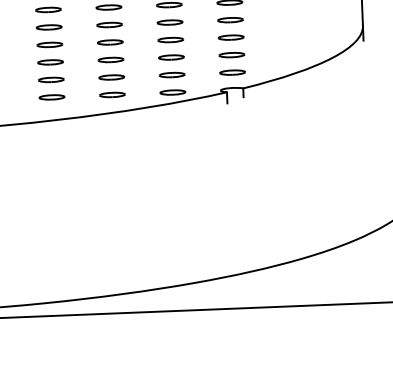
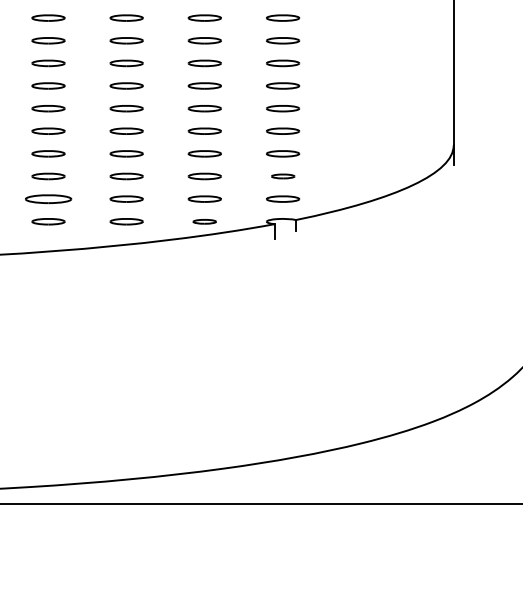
part: (232, 55) -> (283, 176), size x0.7
part: (51, 79) -> (48, 198), size x1.4
part: (172, 92) -> (204, 221), size x0.7

